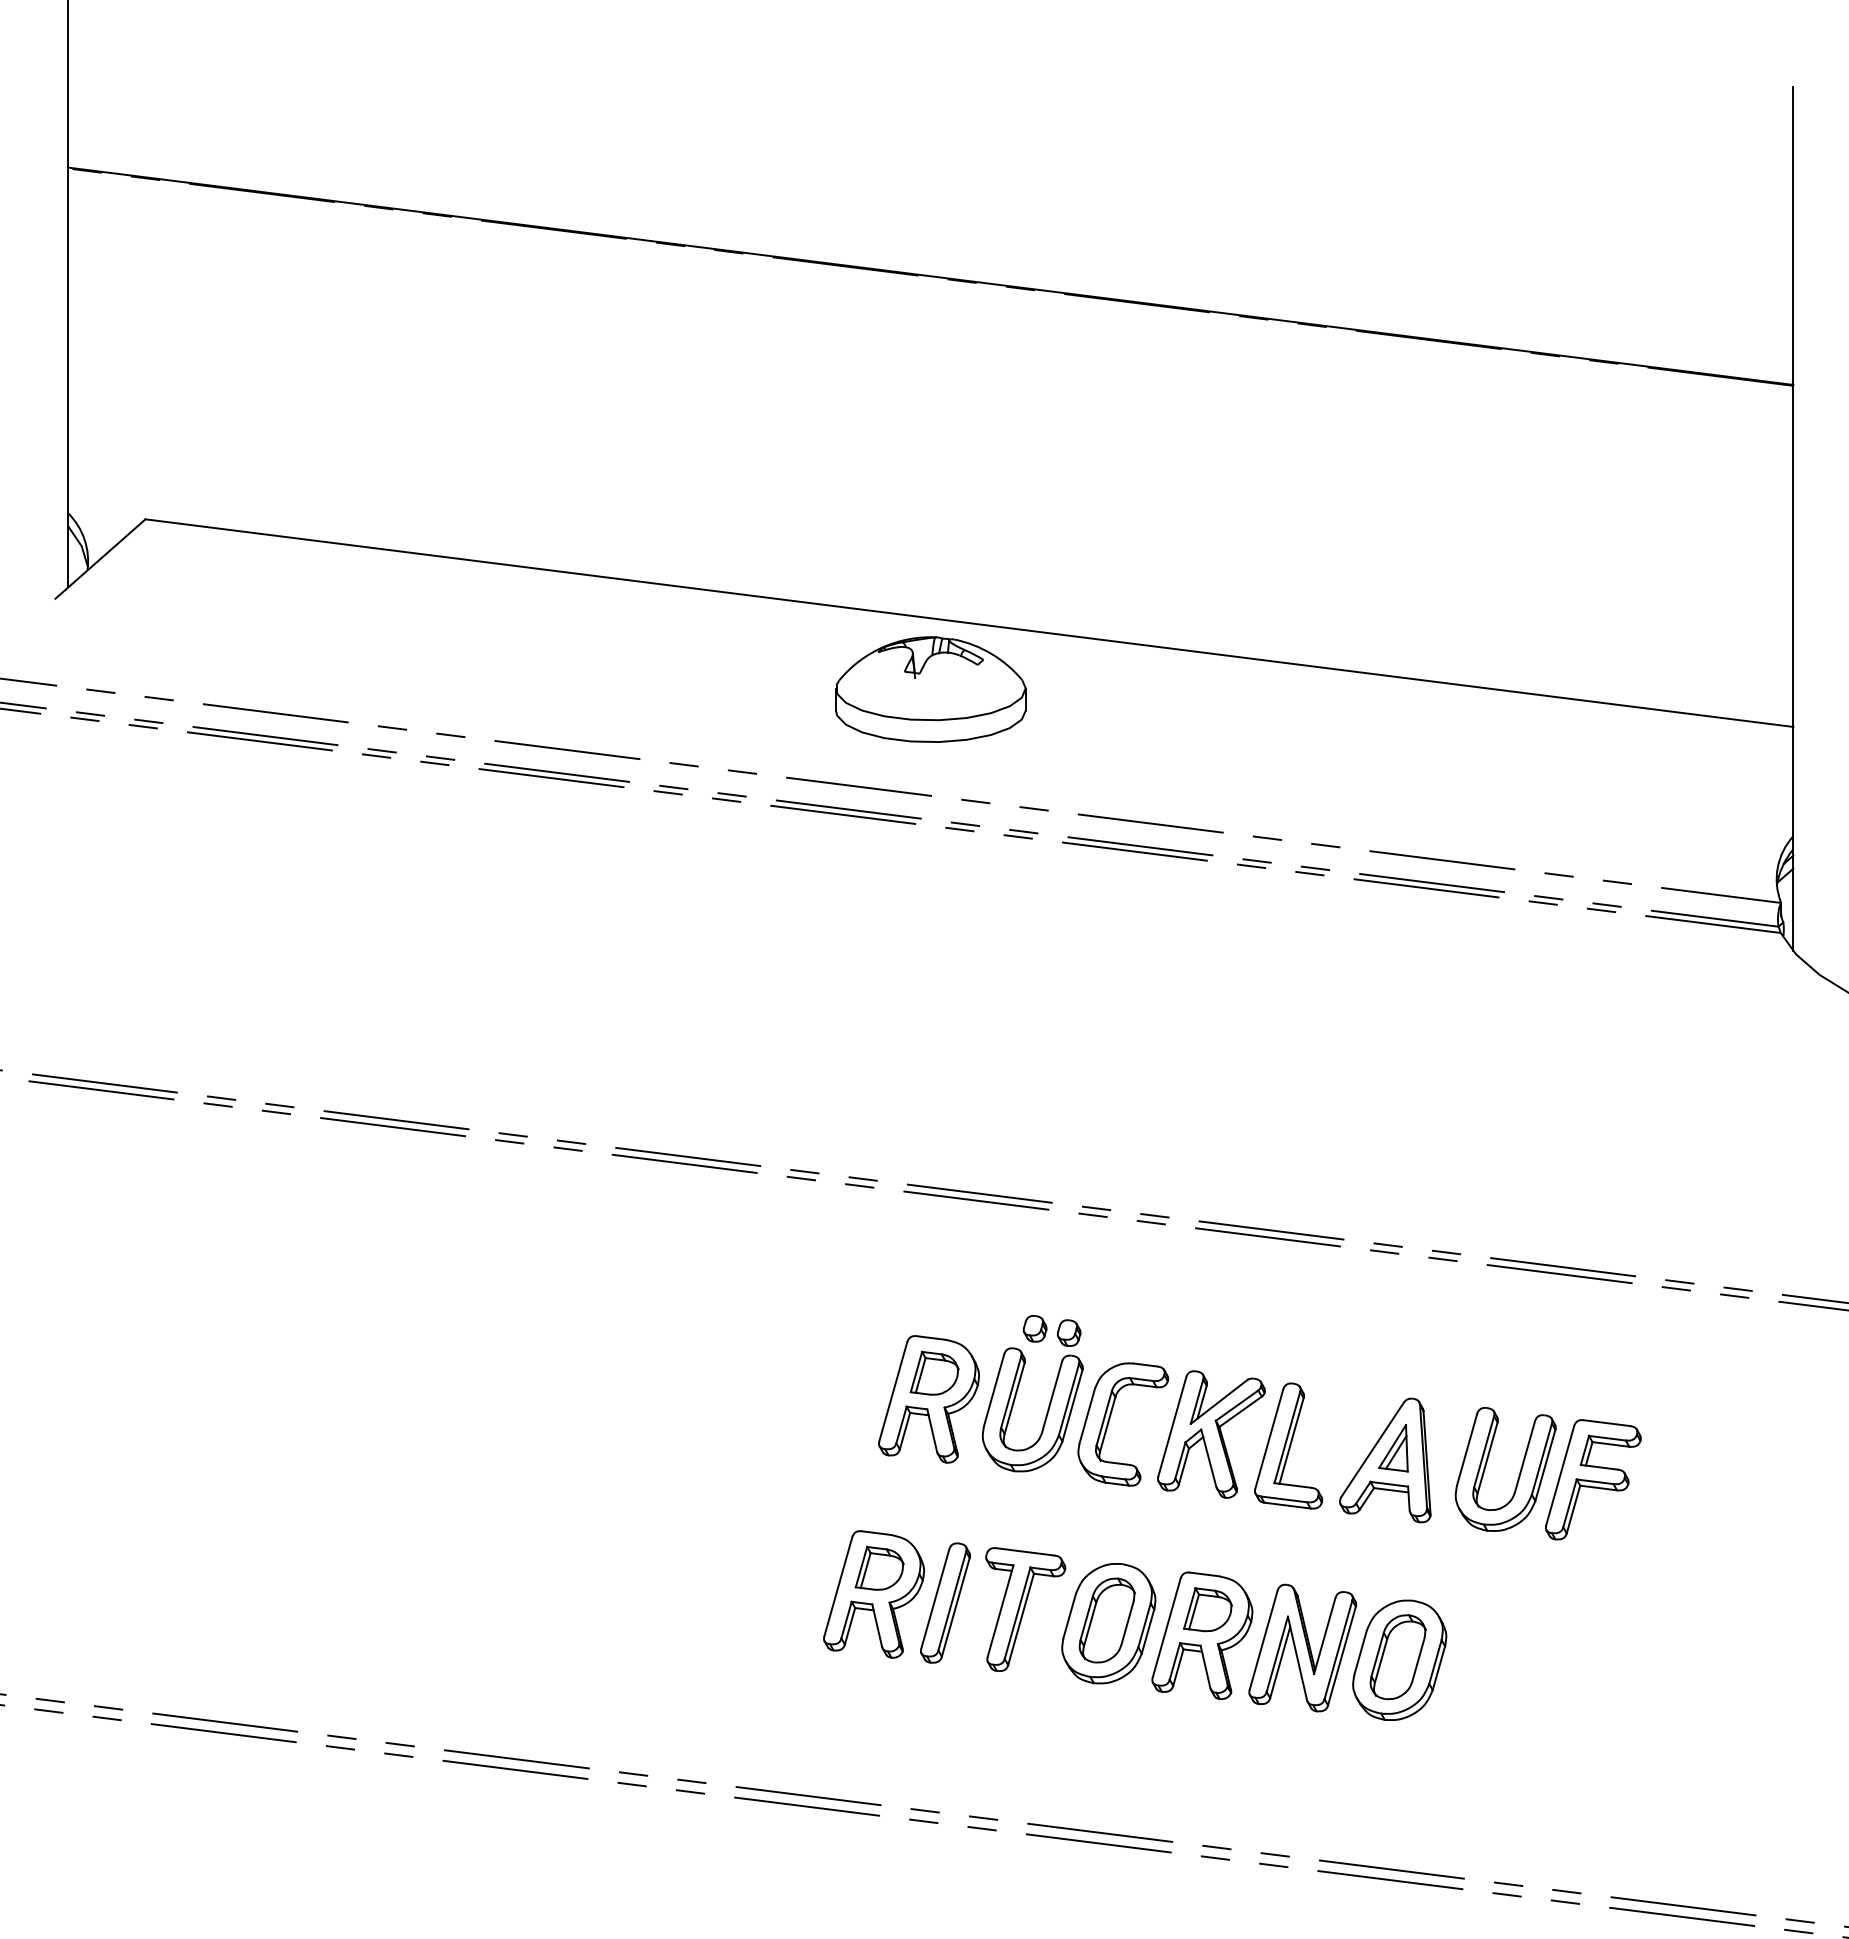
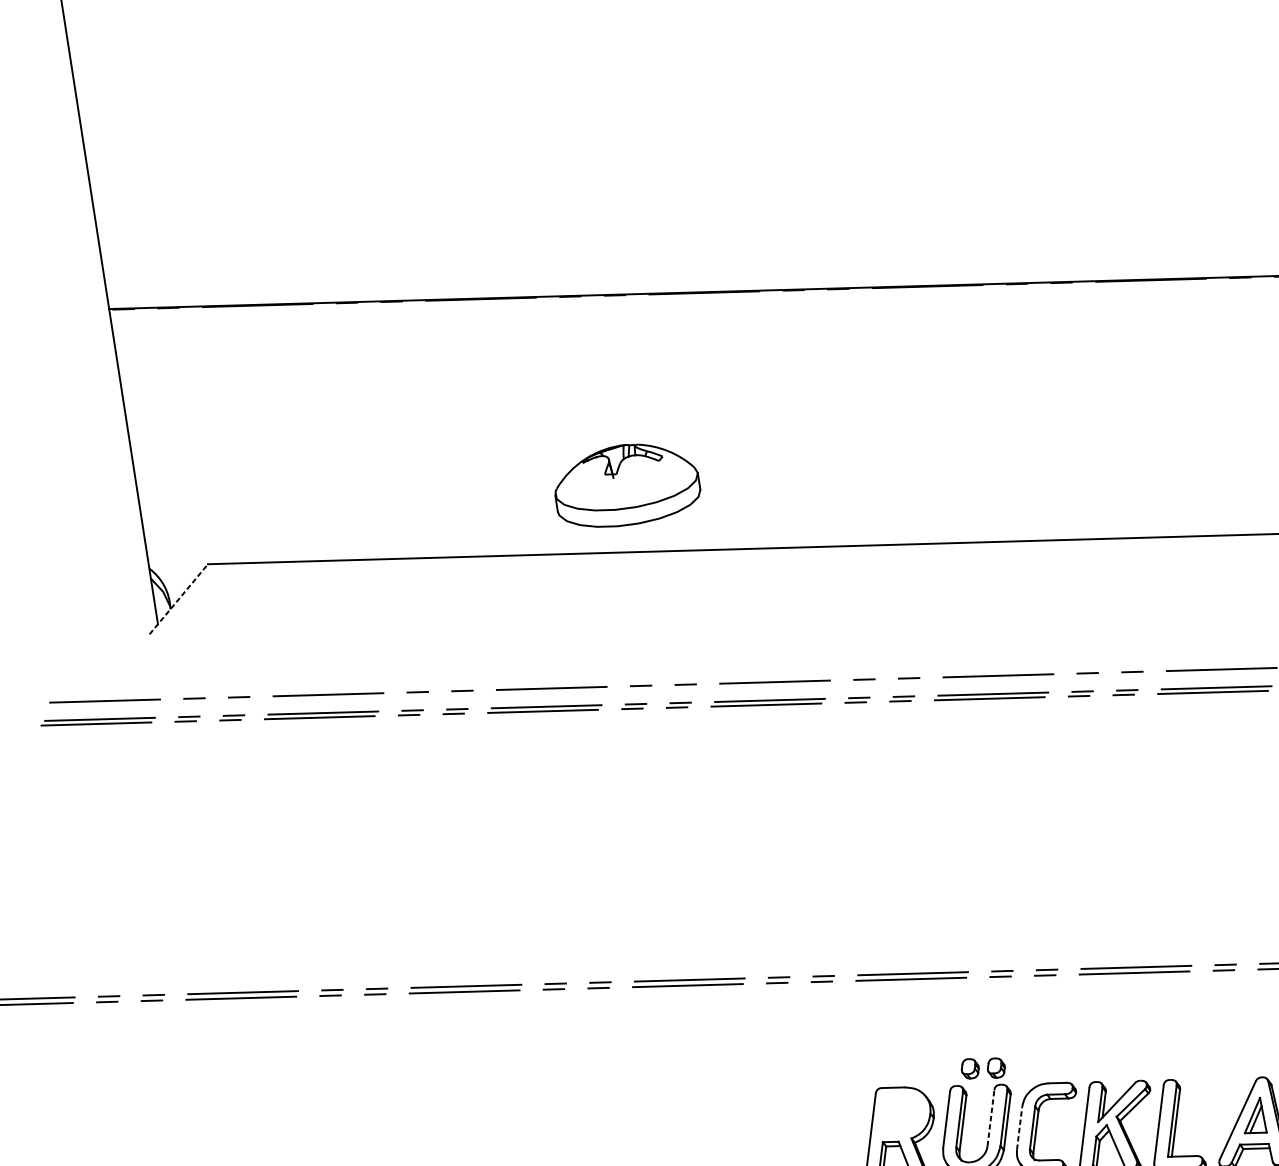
line: (100, 558) -> (178, 598), solid -> dashed
part: (930, 689) -> (626, 484), moved
part: (934, 1372) -> (899, 1113), removed
line: (1052, 1397) -> (991, 1118), solid -> dashed
line: (1087, 1415) -> (1019, 1127), solid -> dashed

